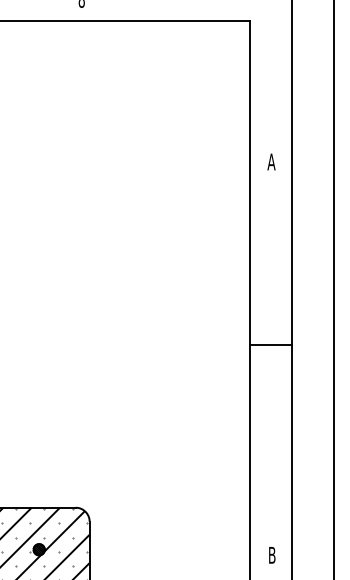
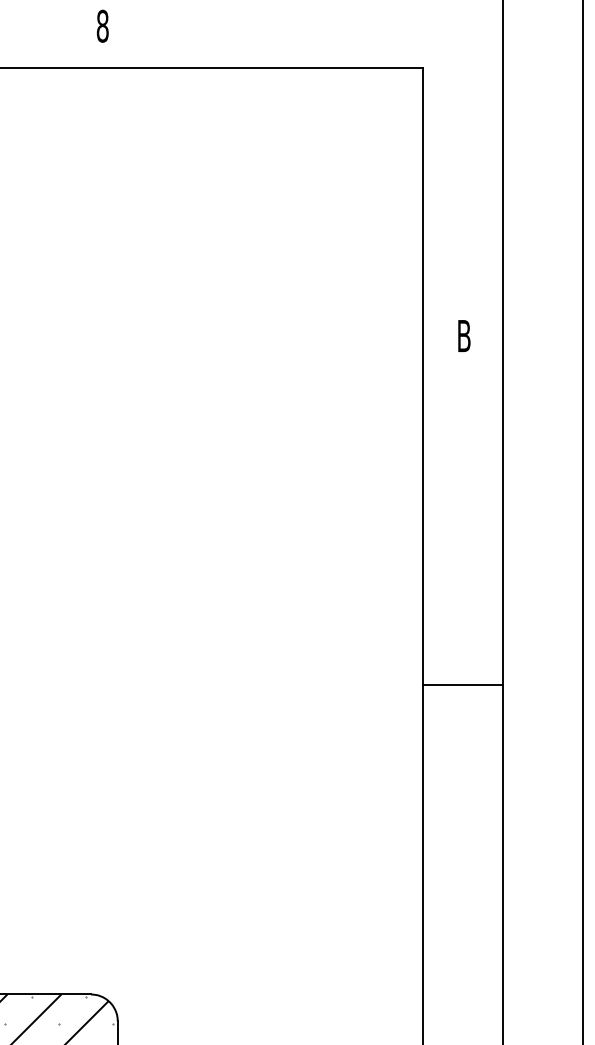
text: (271, 161) -> (464, 335), A -> B

